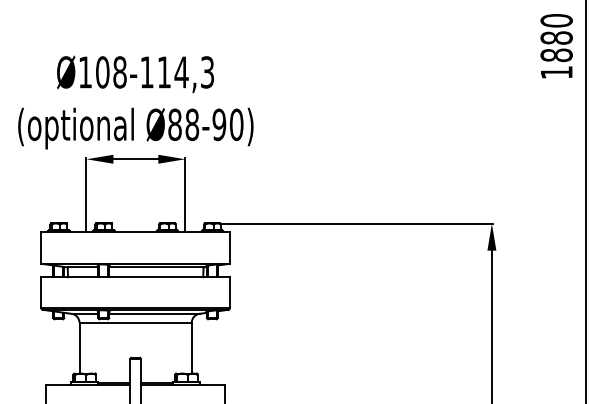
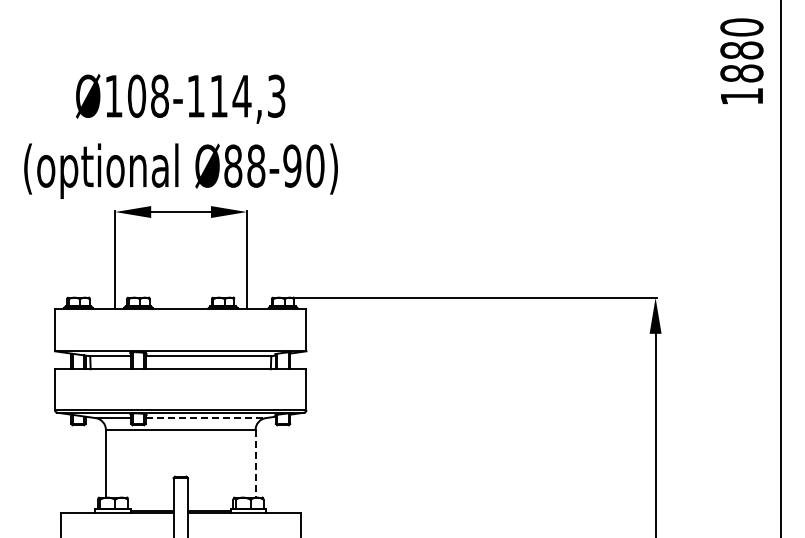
line: (154, 314) -> (206, 418), solid -> dashed
line: (191, 347) -> (255, 463), solid -> dashed

